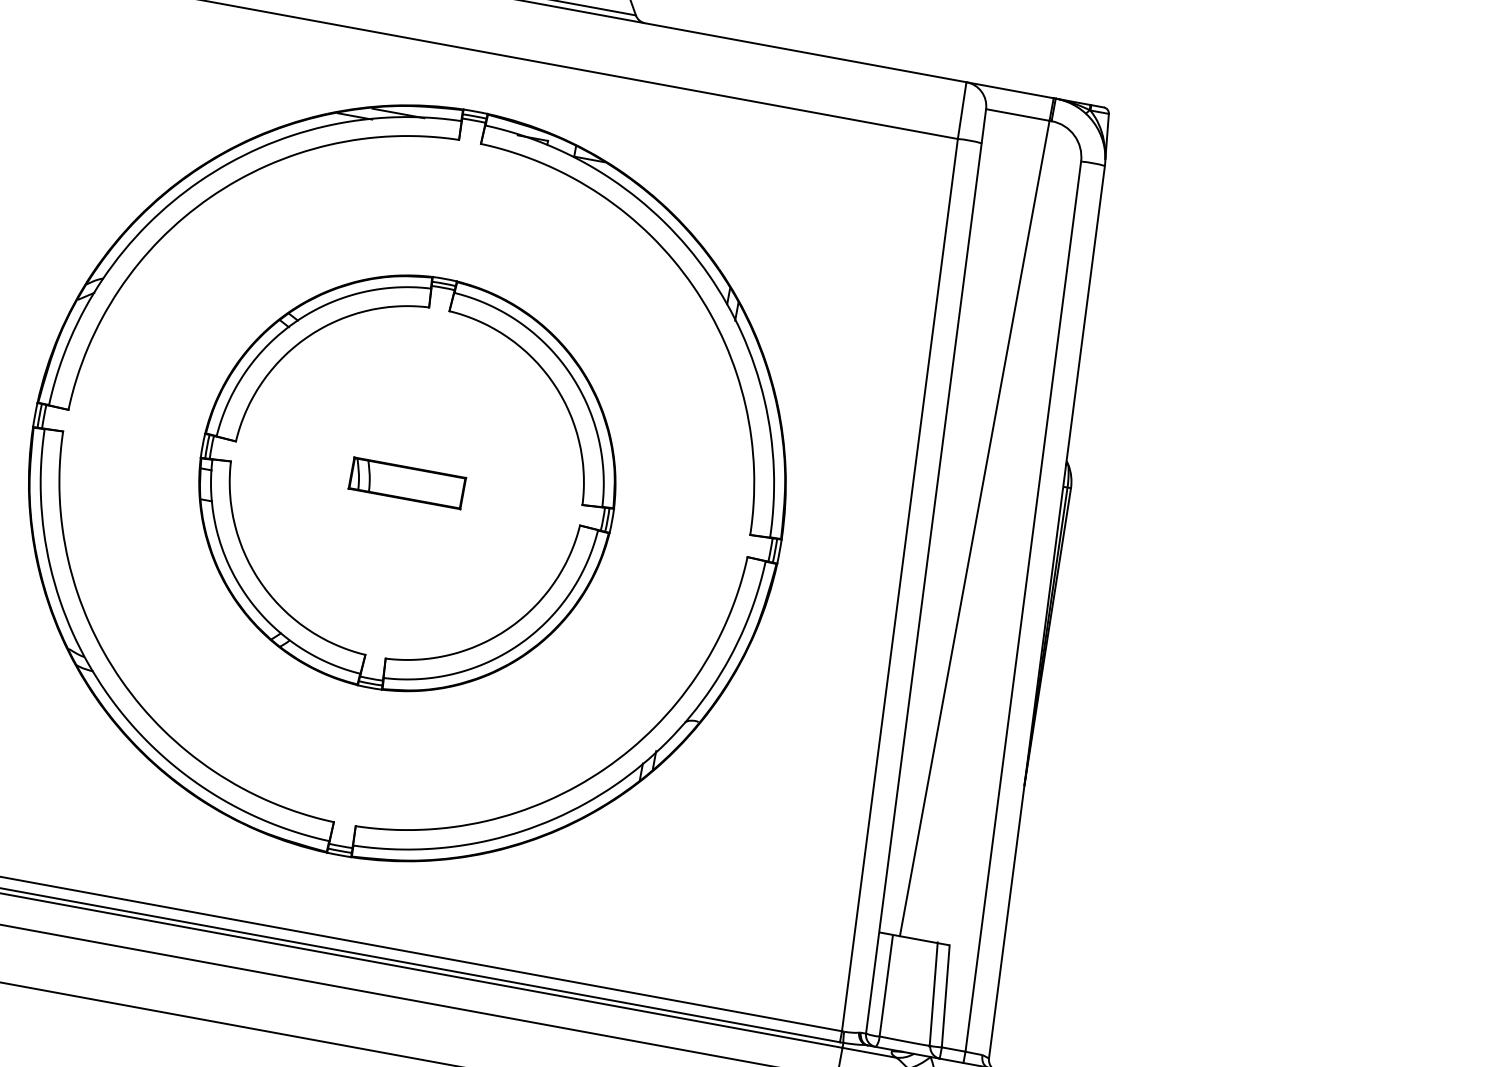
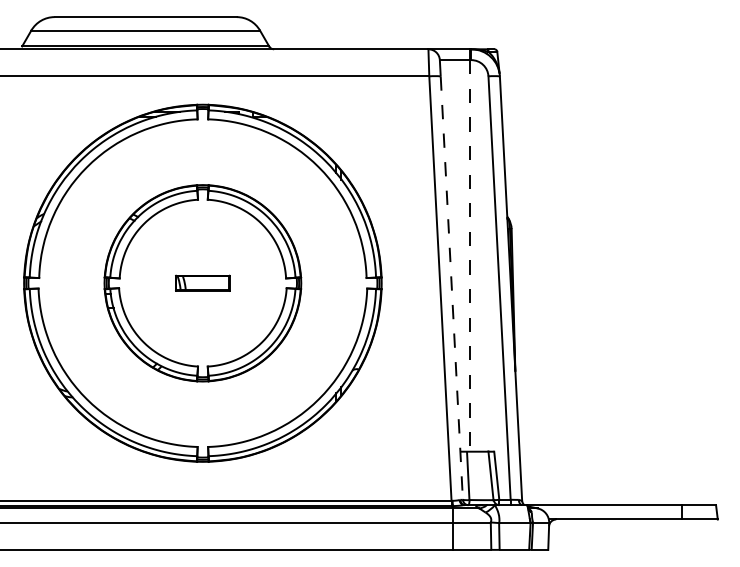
line: (975, 527) -> (470, 255), solid -> dashed
line: (923, 589) -> (451, 288), solid -> dashed

